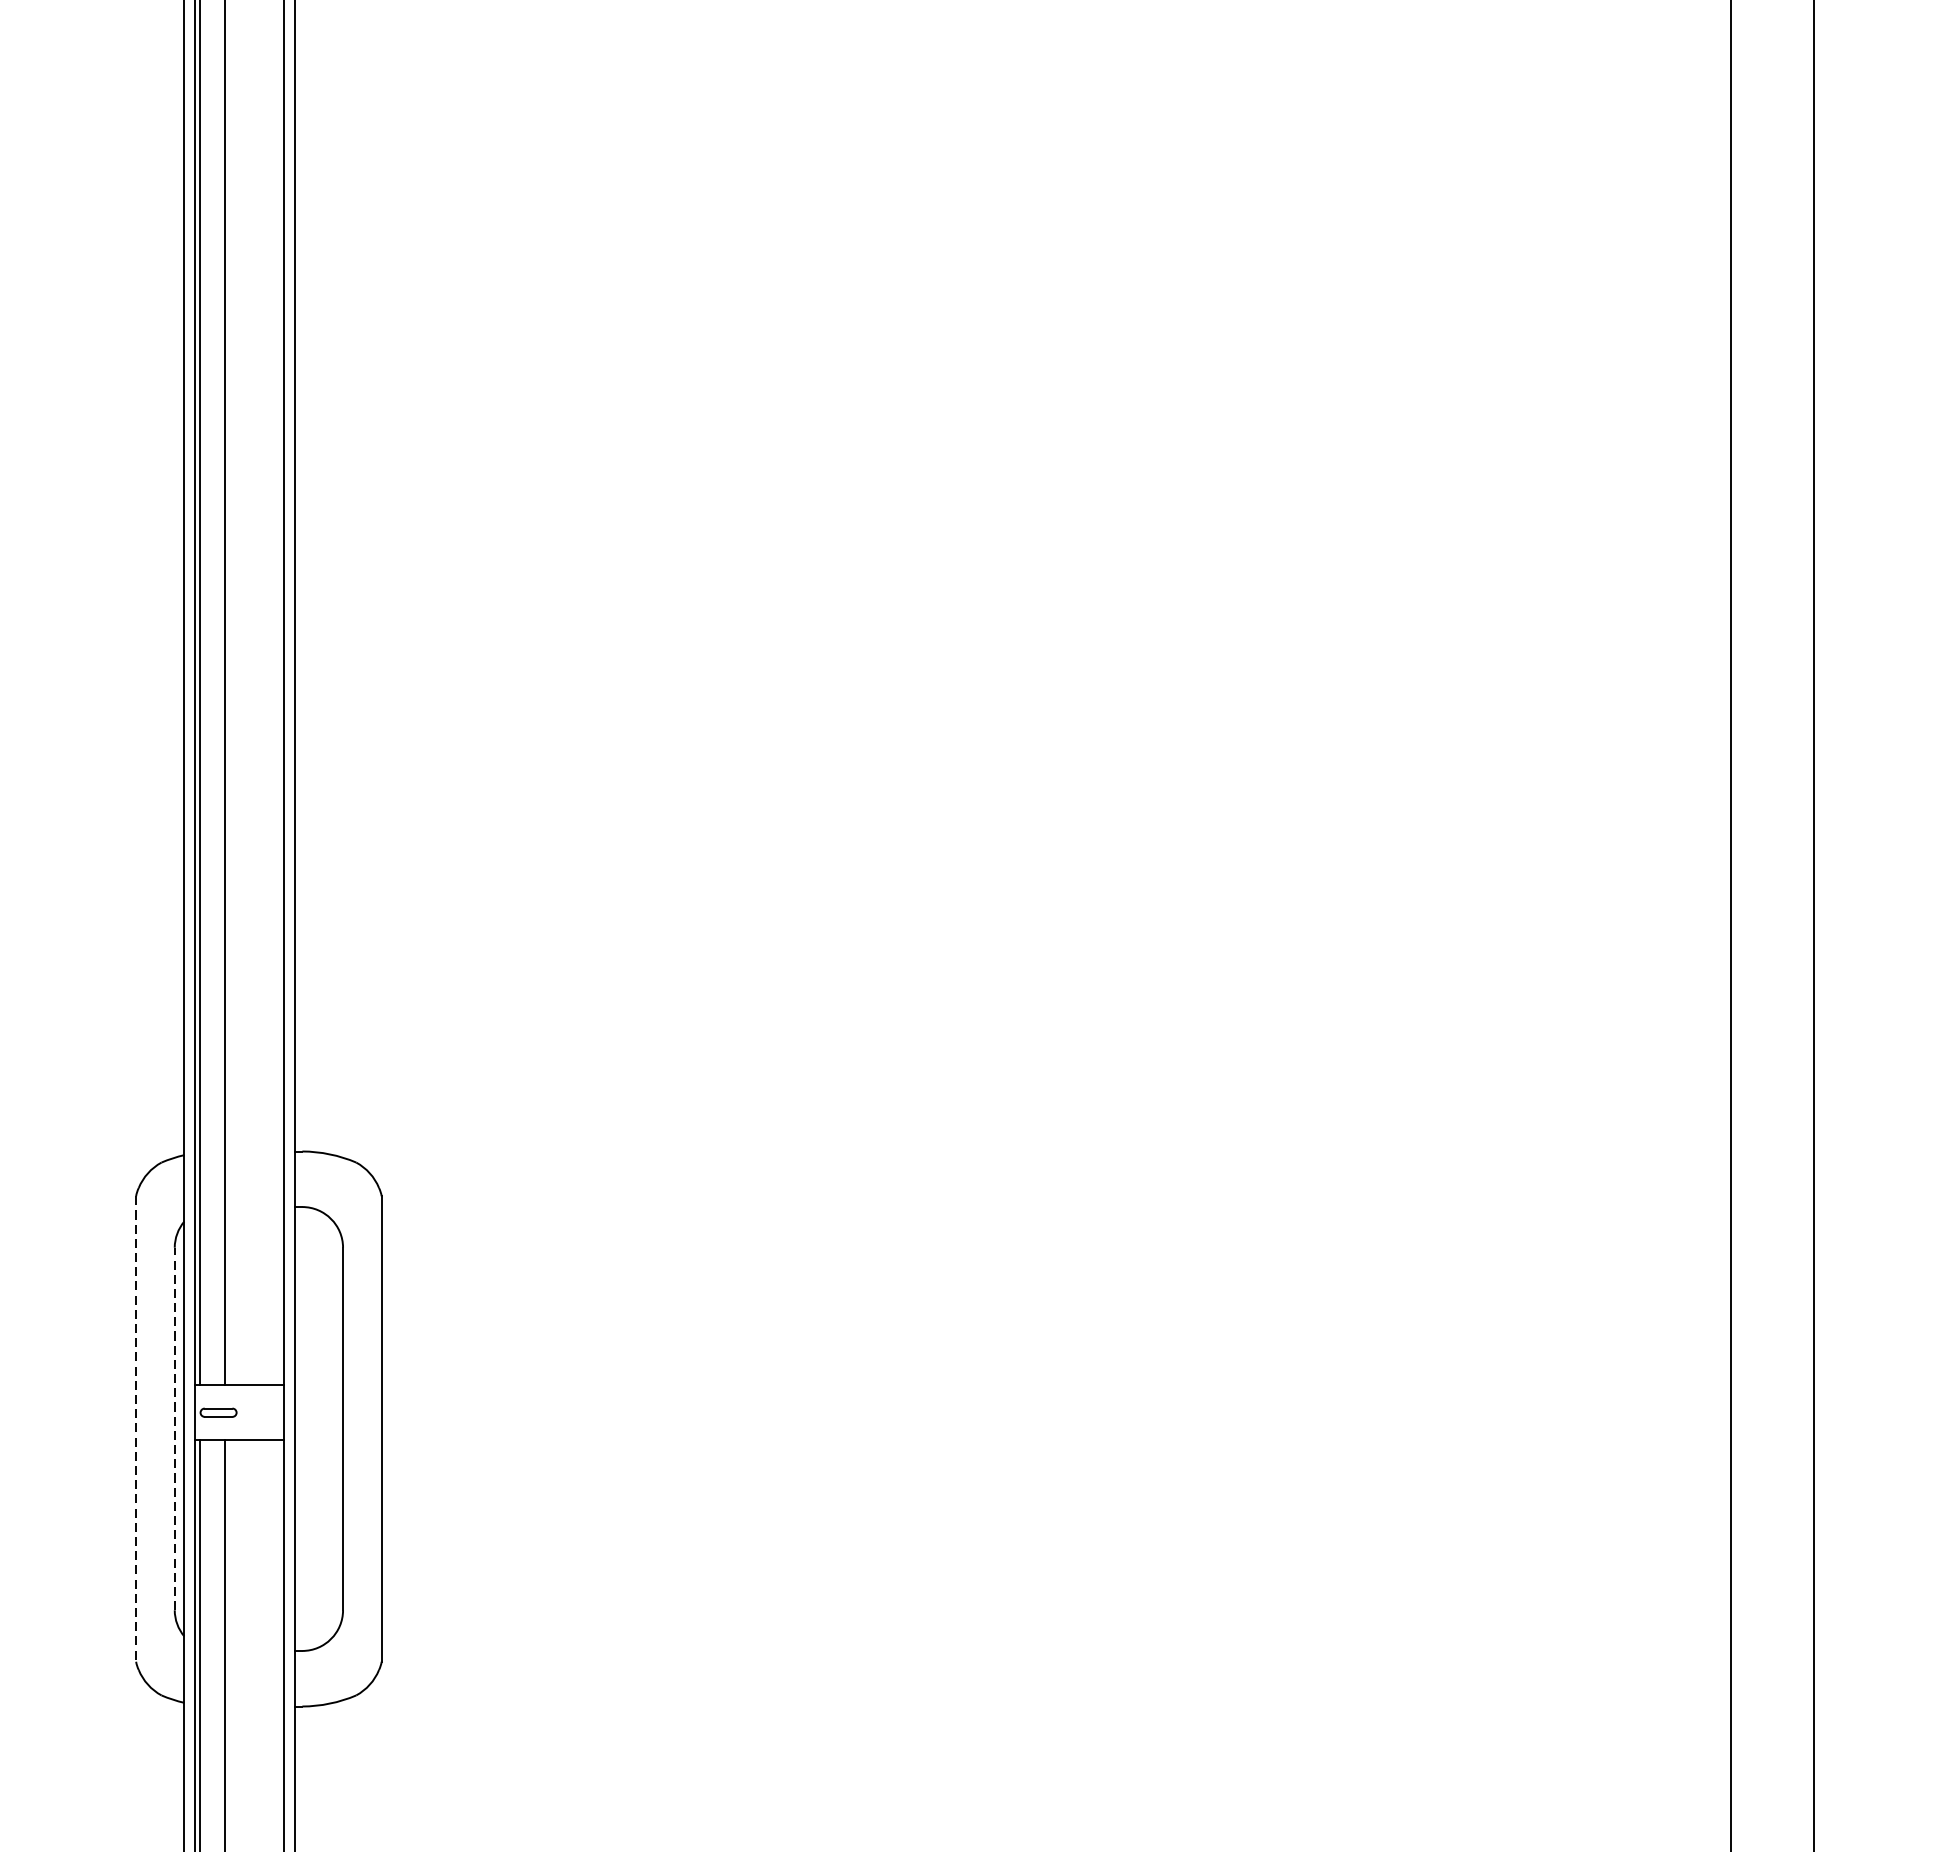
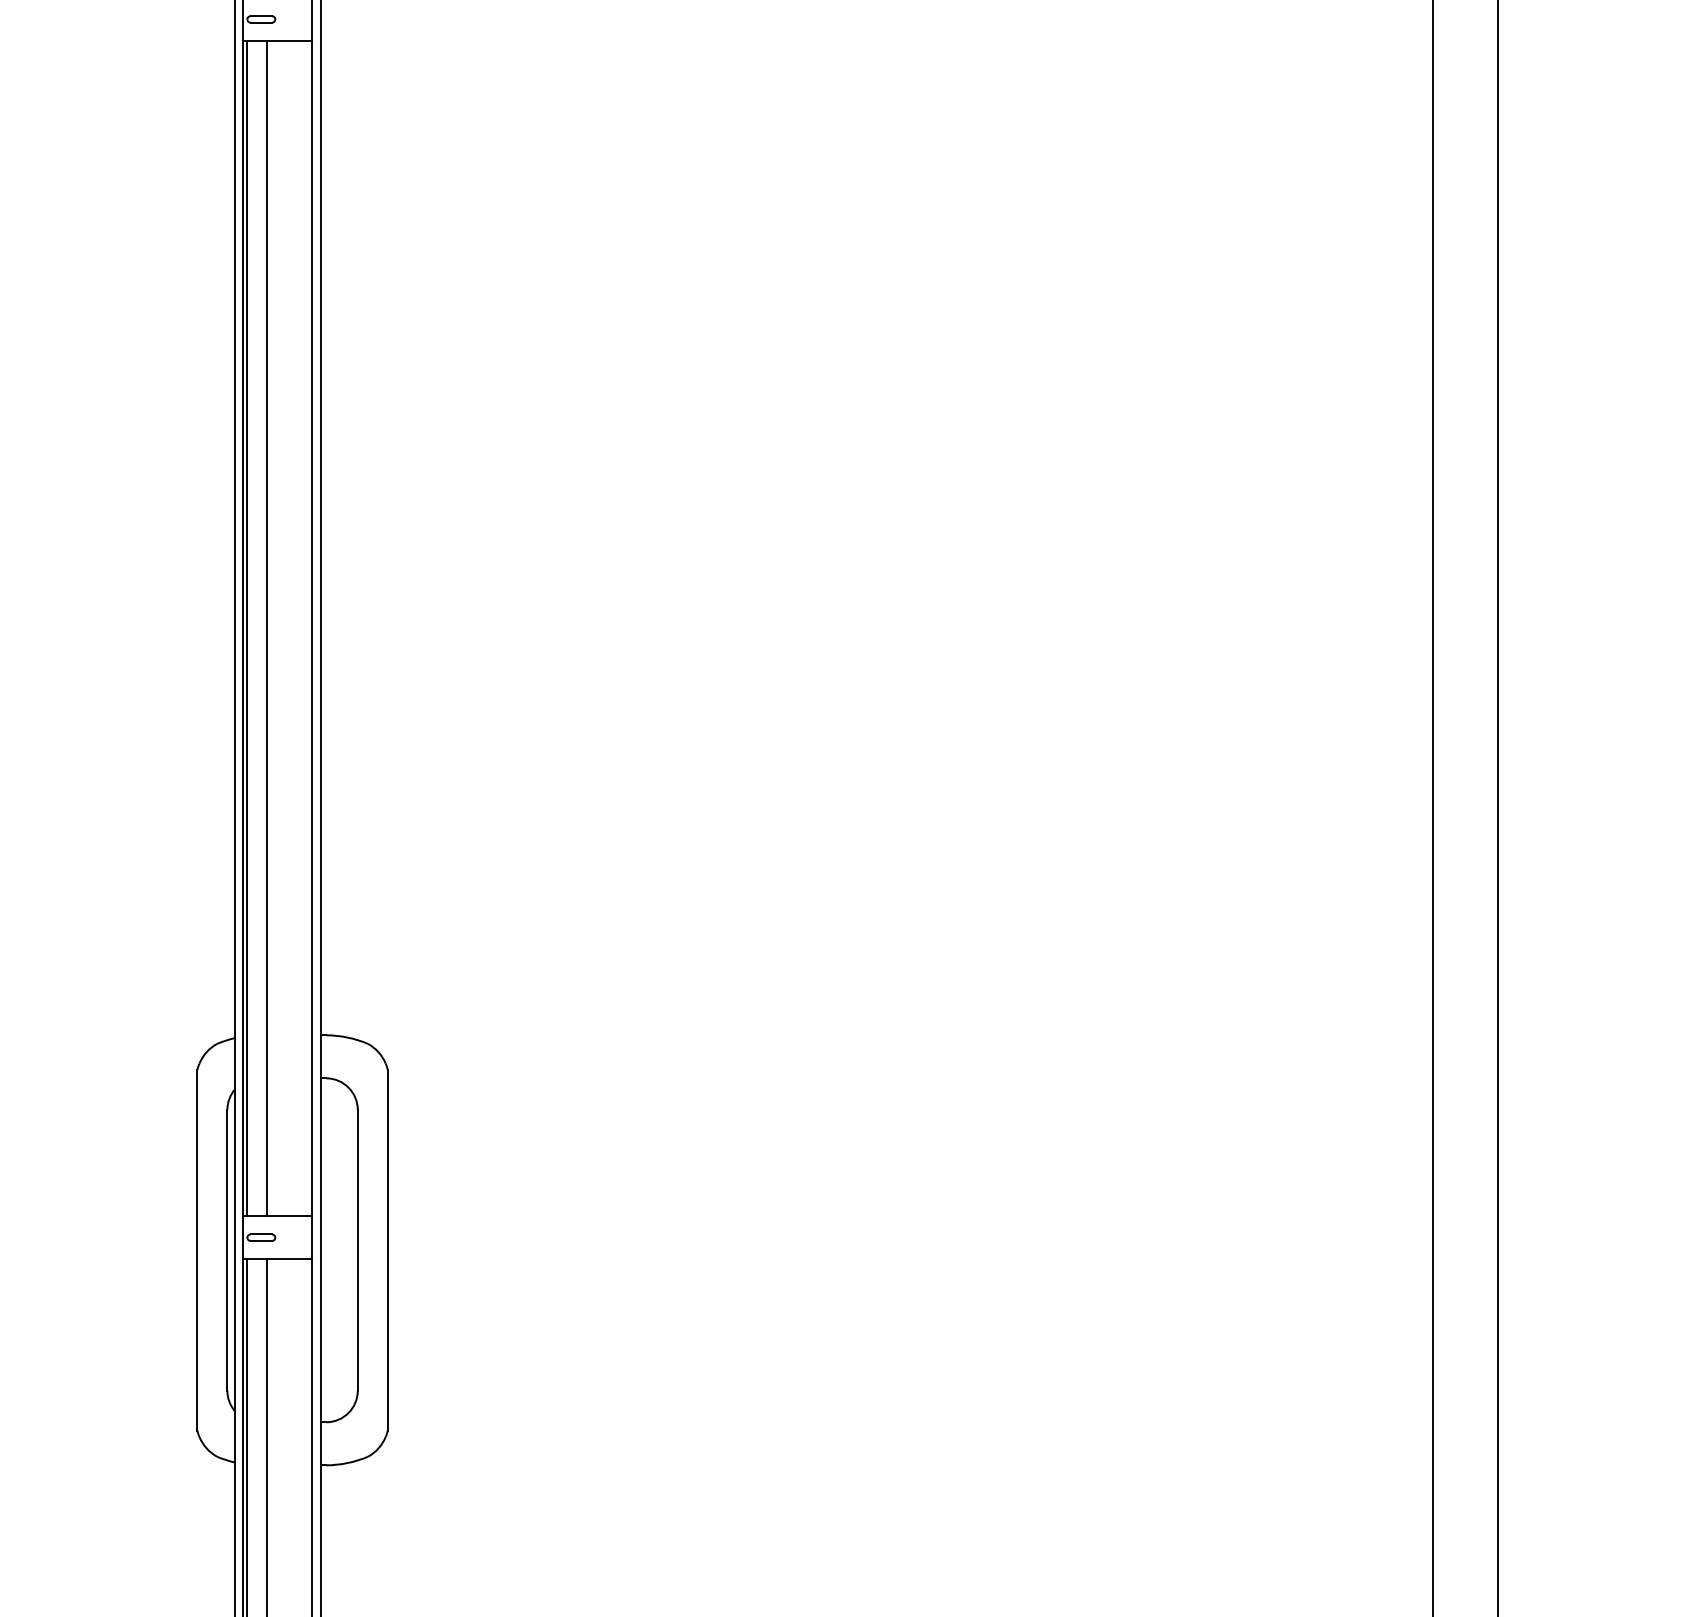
line: (174, 1427) -> (227, 1249), dashed -> solid
line: (136, 1429) -> (197, 1250), dashed -> solid

